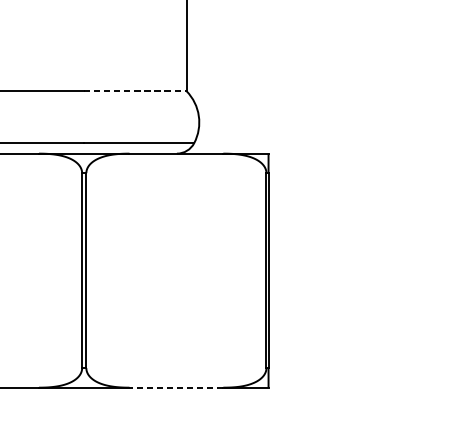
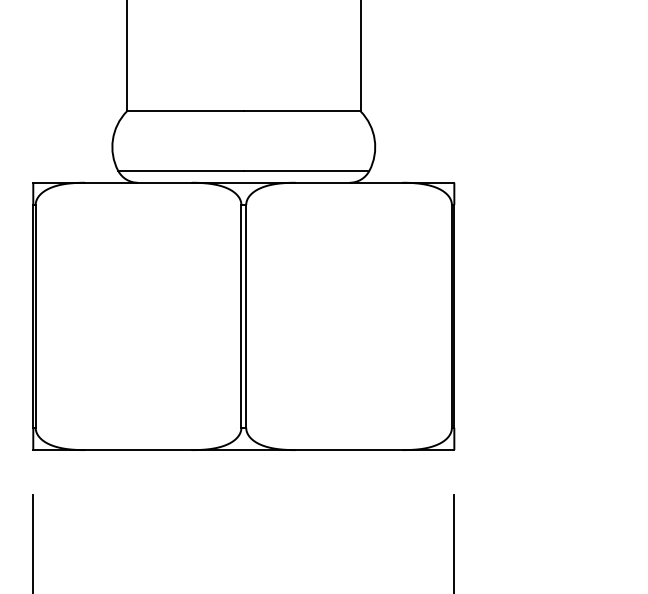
line: (135, 91) -> (302, 111), dashed -> solid
line: (176, 388) -> (349, 450), dashed -> solid

